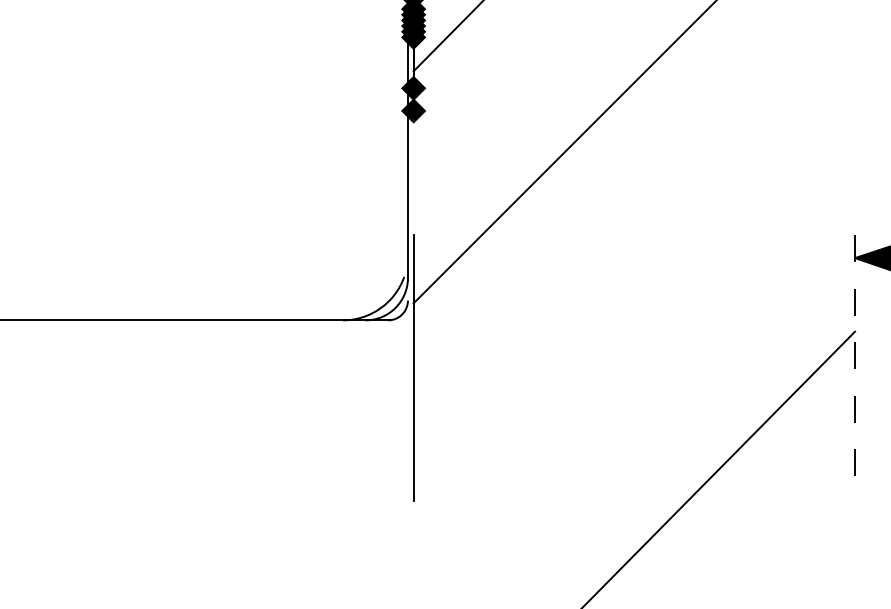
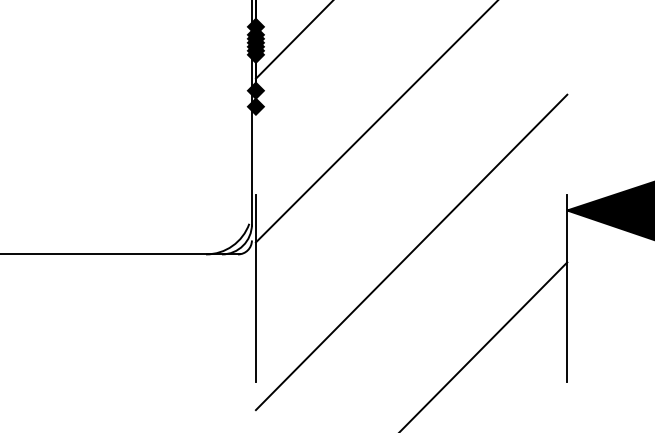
line: (634, 317) -> (411, 252), added
line: (855, 368) -> (567, 288), dashed -> solid

